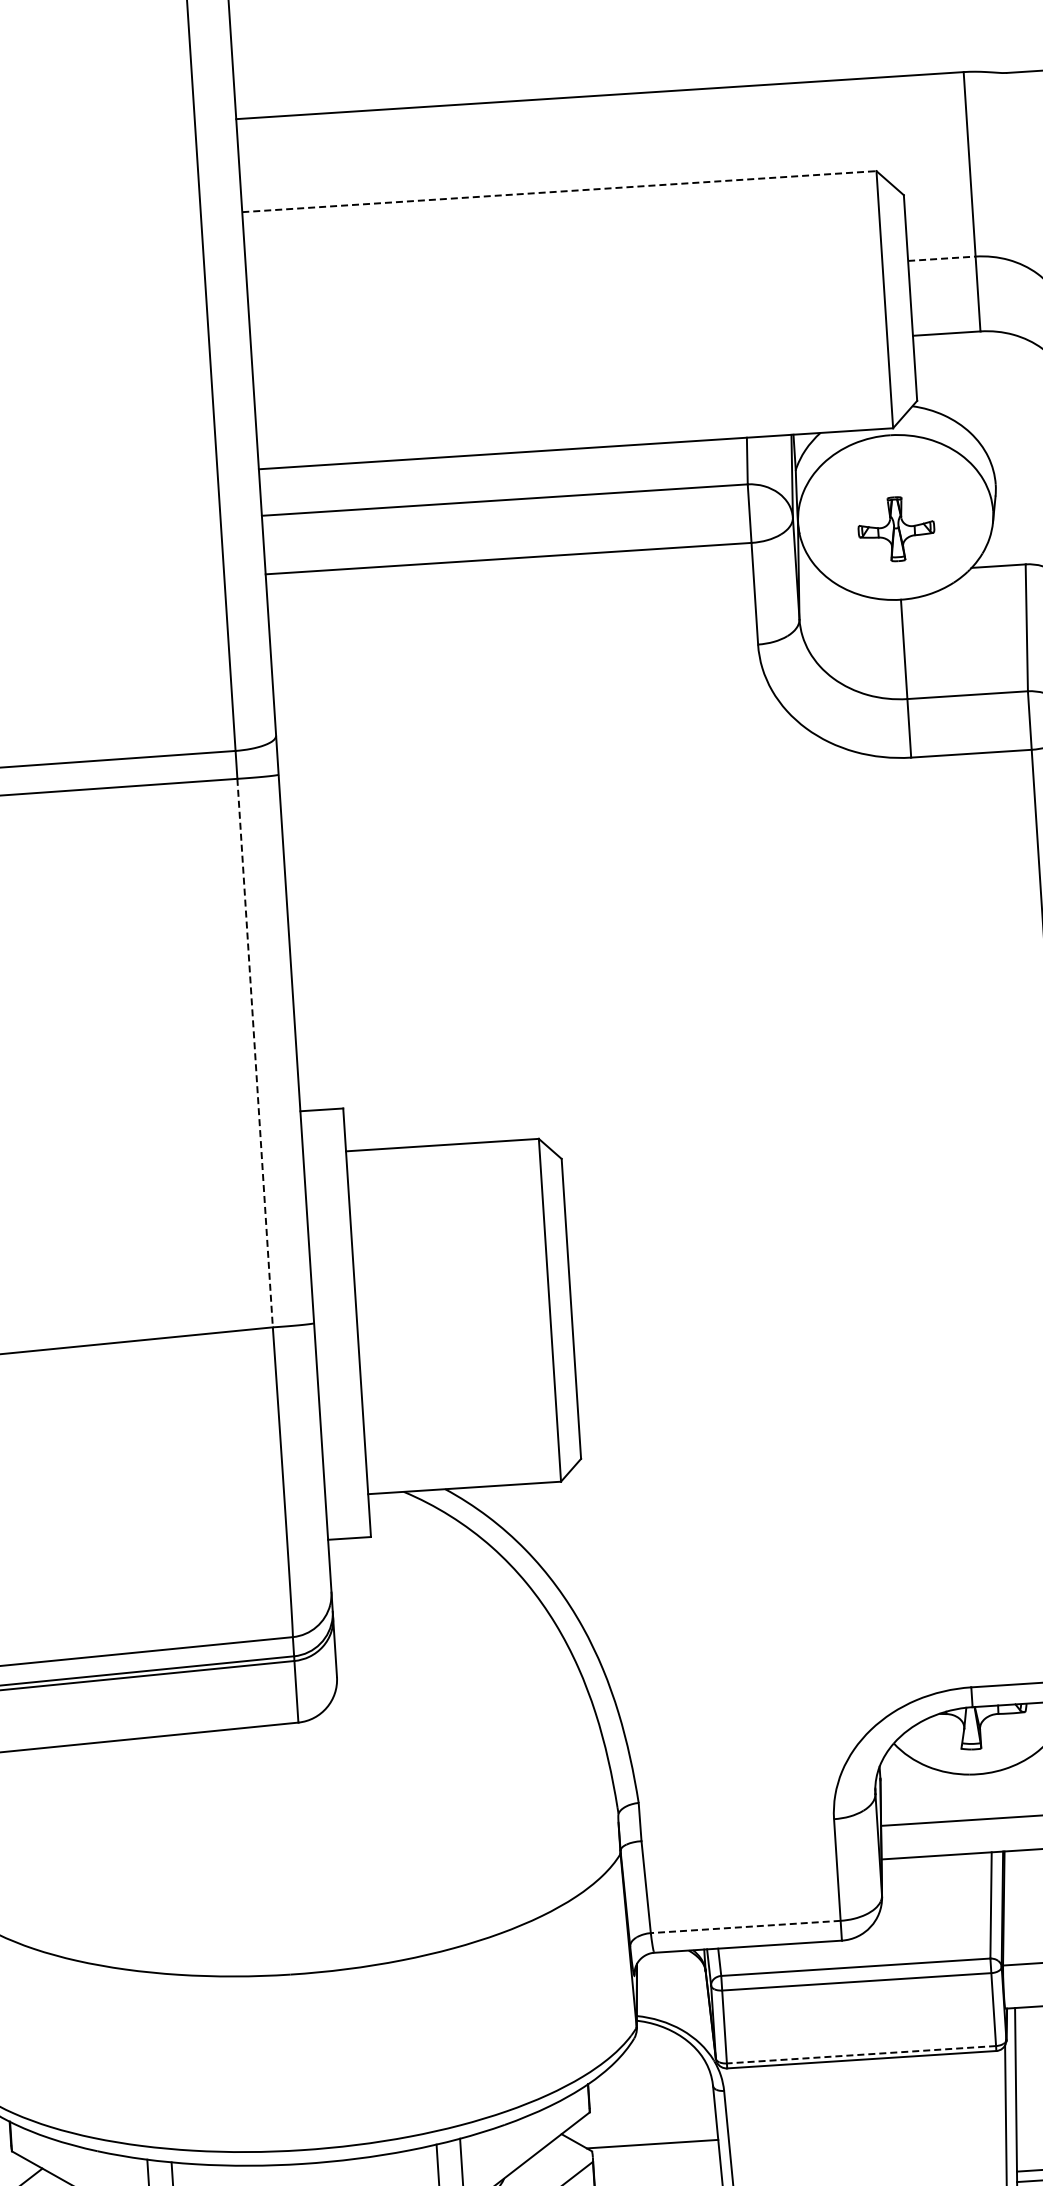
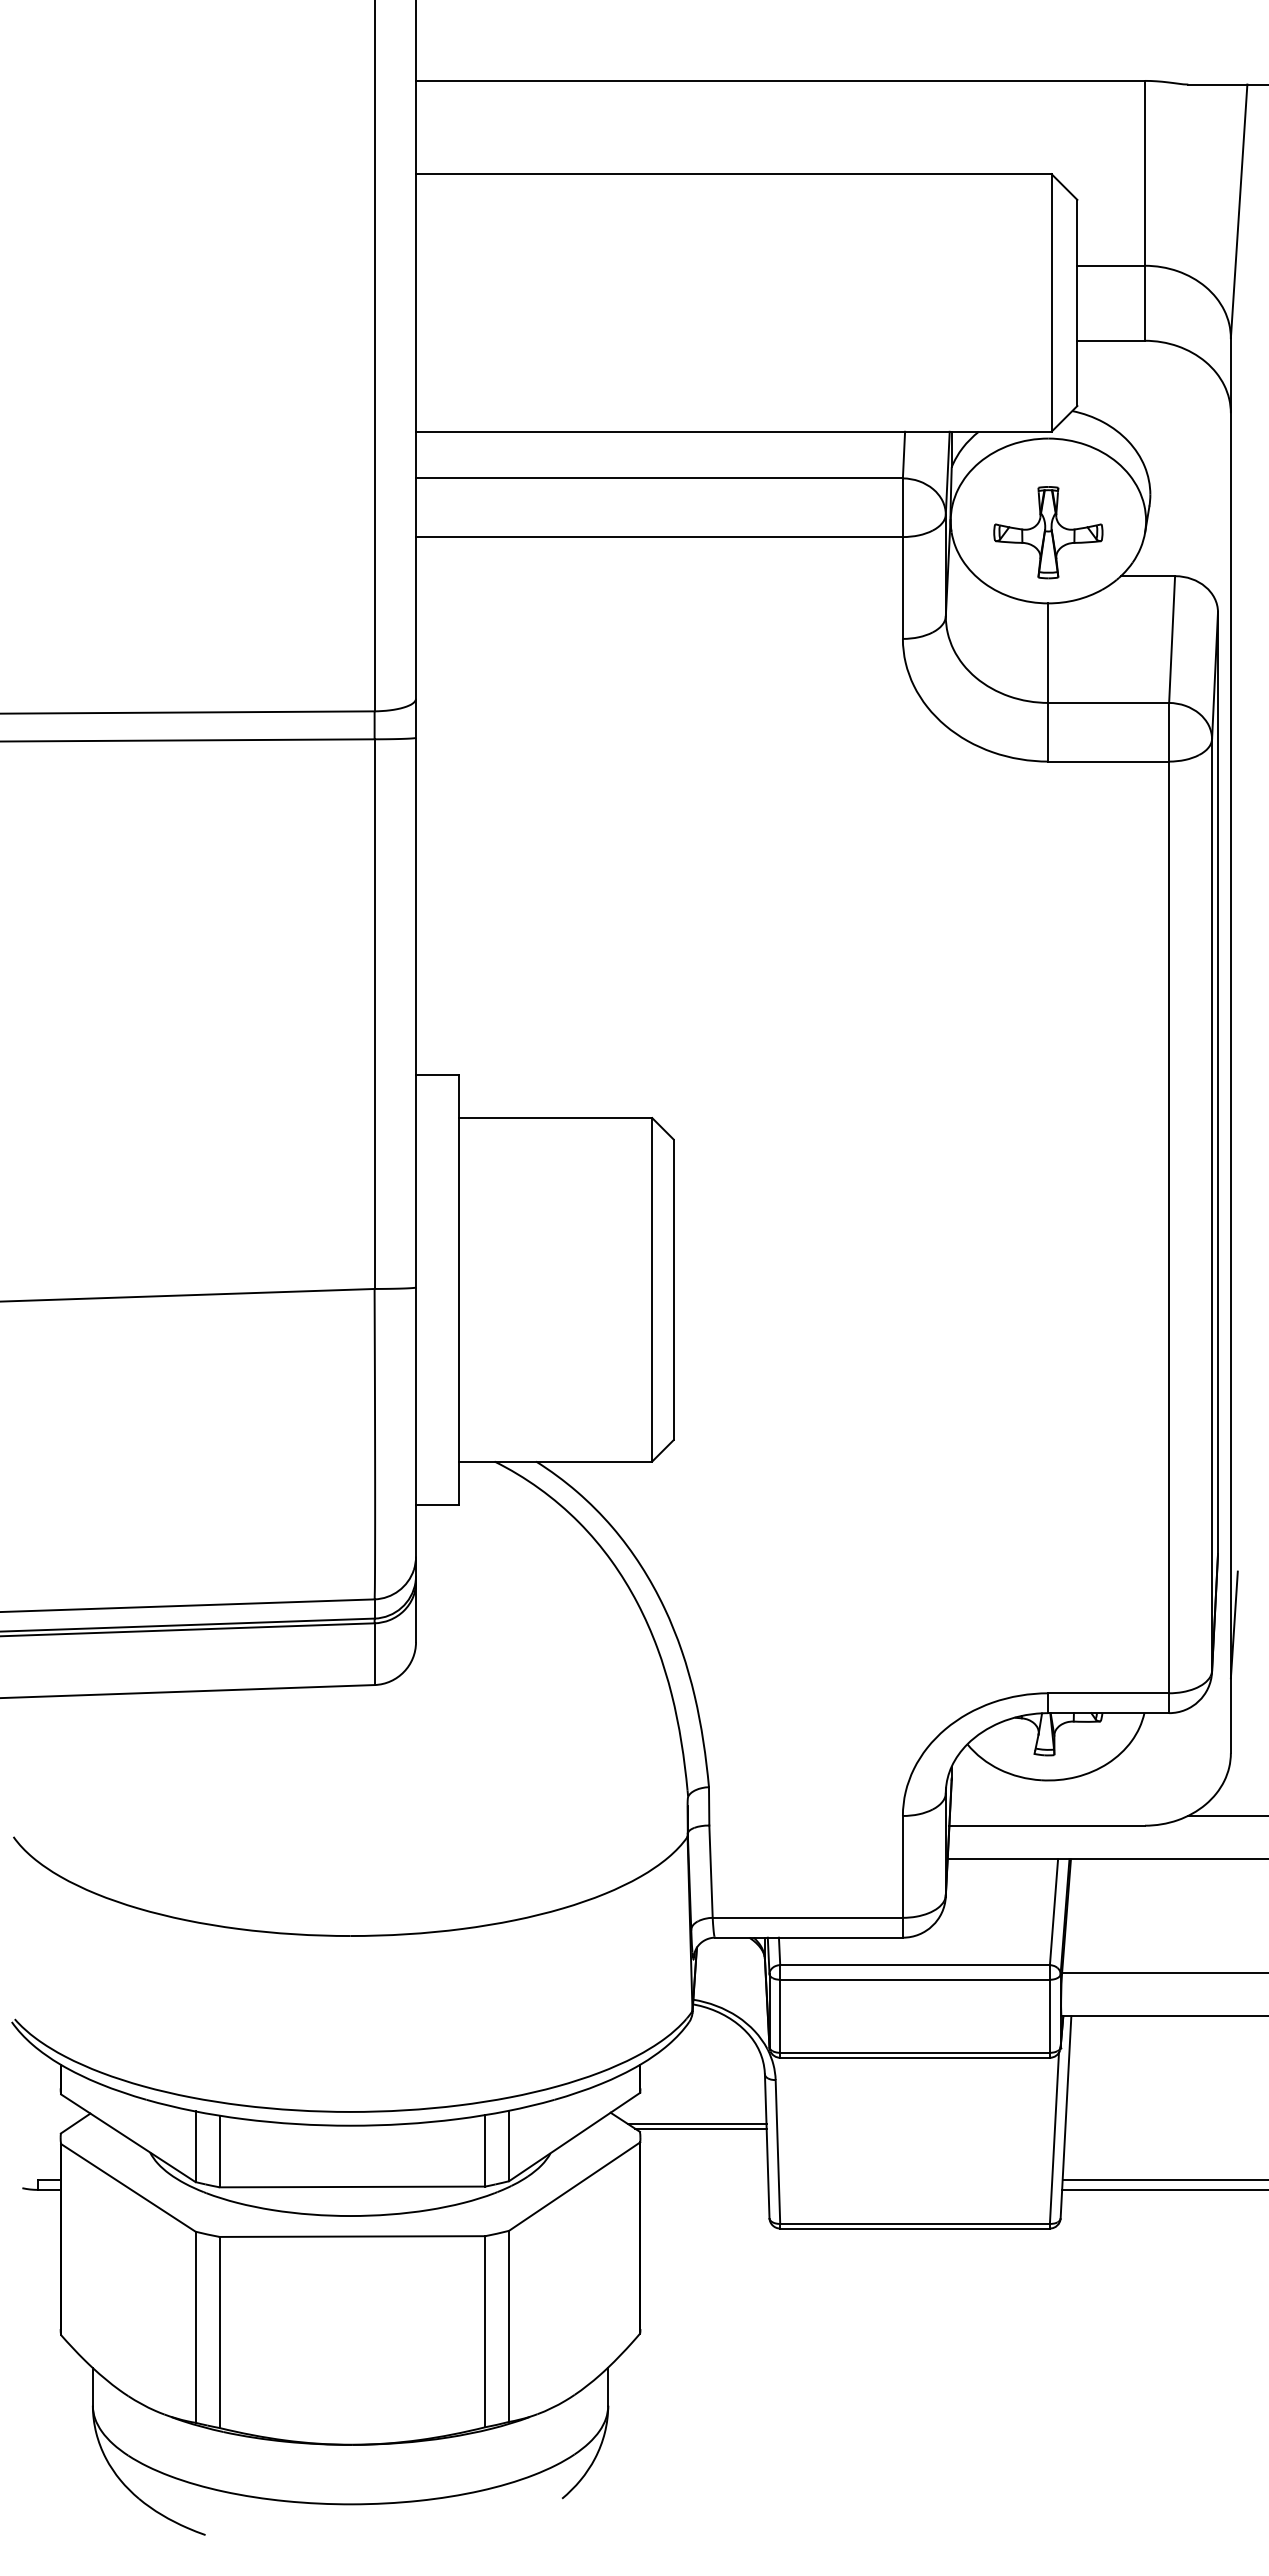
line: (559, 192) -> (733, 174), dashed -> solid
line: (942, 258) -> (1111, 265), dashed -> solid
part: (896, 528) -> (1048, 532), size x1.43
line: (255, 1053) -> (374, 1014), dashed -> solid
line: (745, 1926) -> (807, 1917), dashed -> solid
line: (861, 2054) -> (915, 2052), dashed -> solid
line: (647, 2139) -> (696, 2123), added

